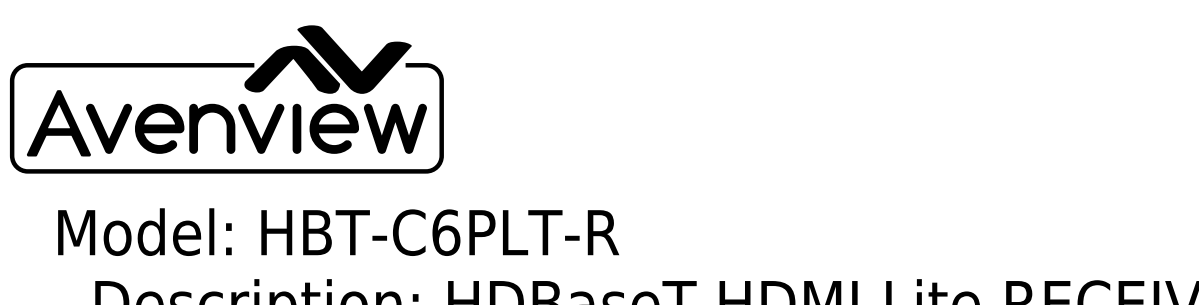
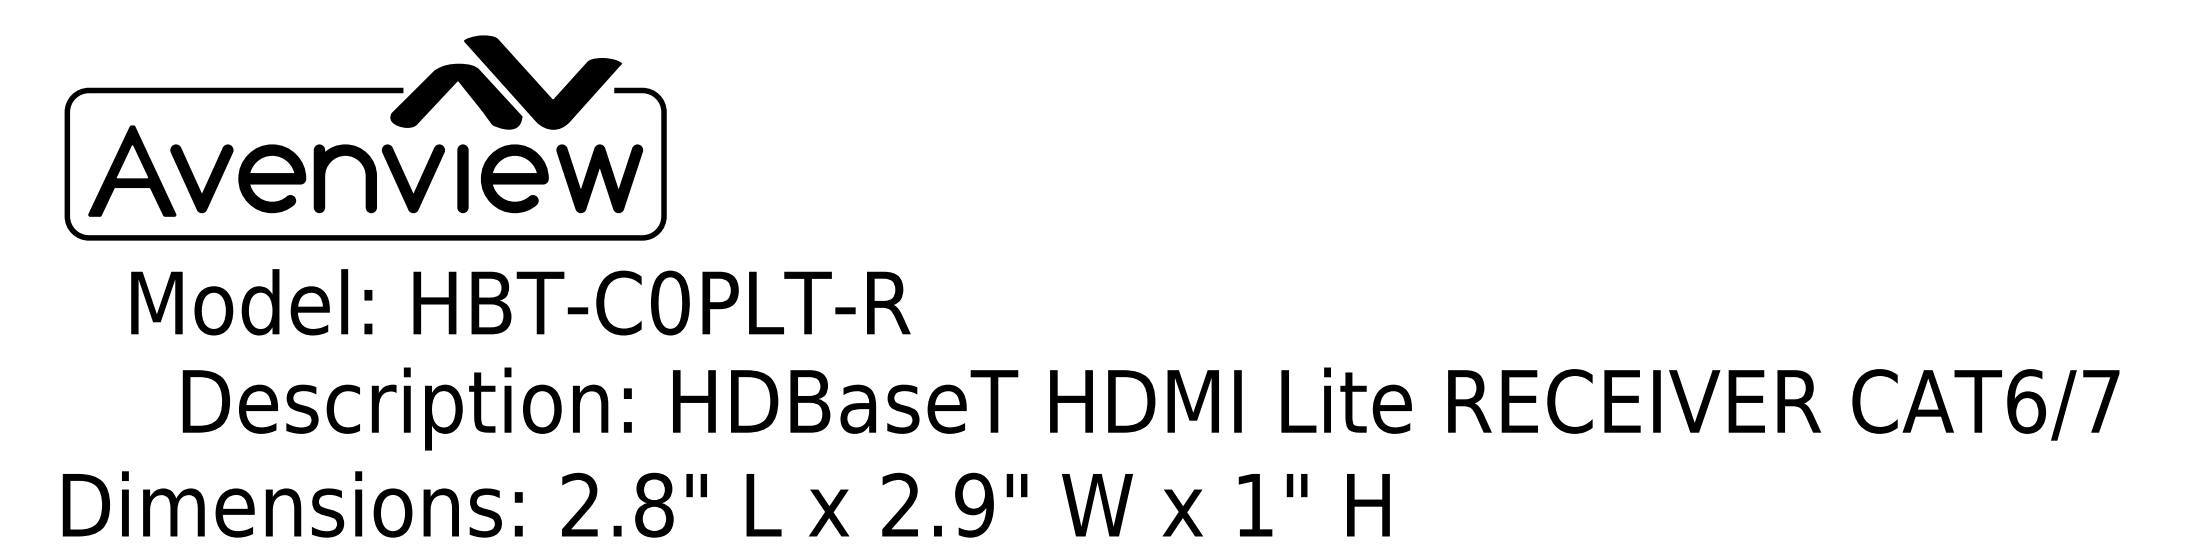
part: (222, 106) -> (359, 147), moved
text: (446, 232) -> (670, 302), HBT-C6PLT-R -> HBT-C0PLT-R

